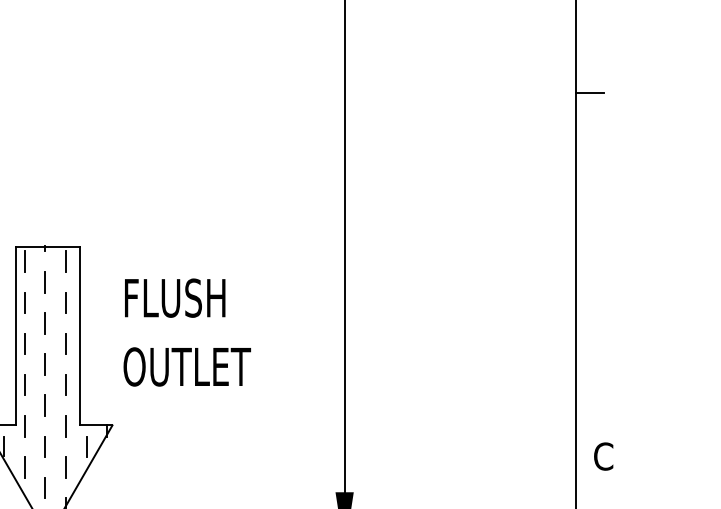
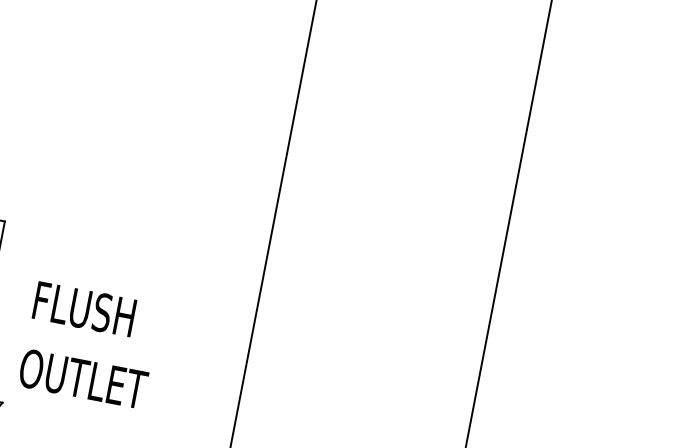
line: (589, 92) -> (534, 166), removed
text: (186, 332) -> (89, 345), moved

